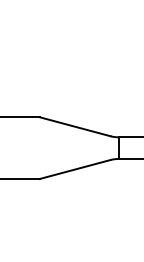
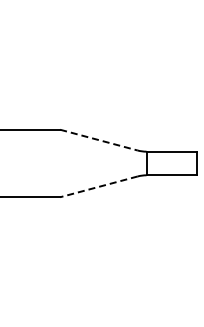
line: (75, 127) -> (99, 140), solid -> dashed
line: (74, 169) -> (98, 186), solid -> dashed

